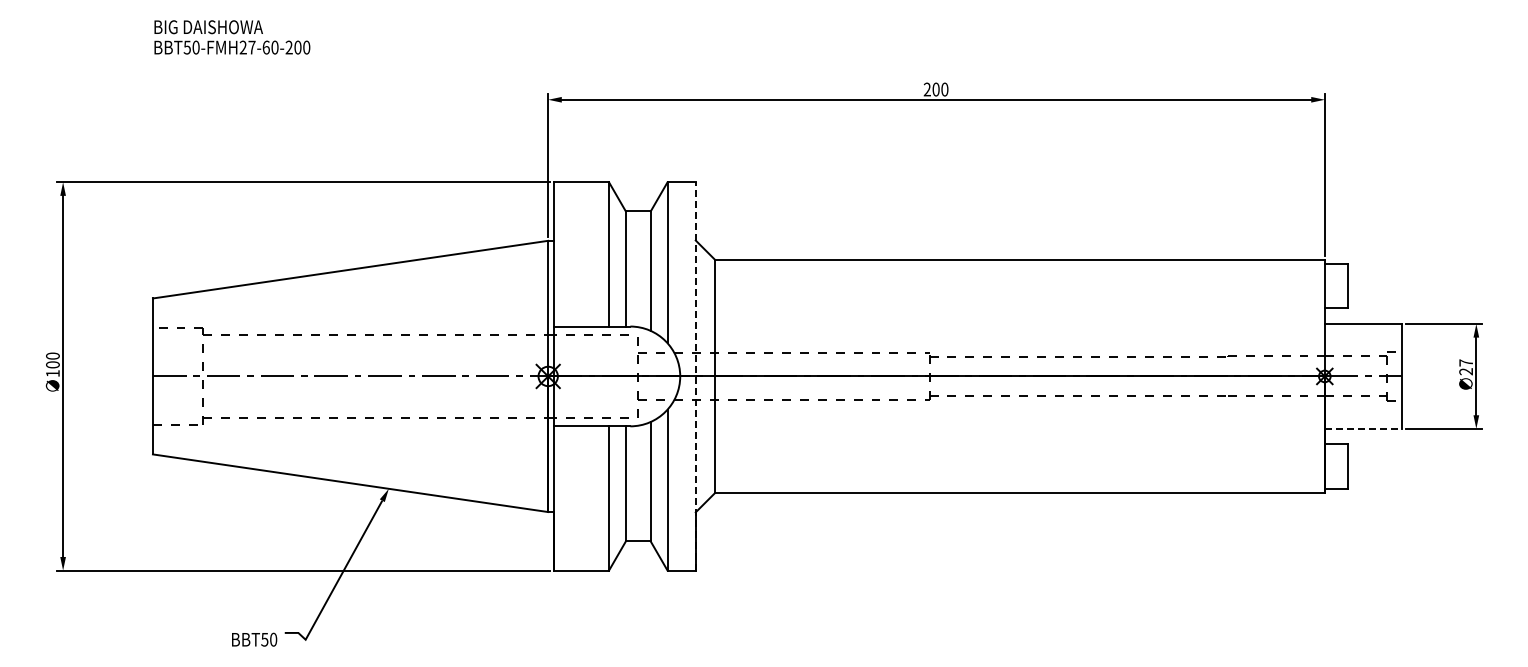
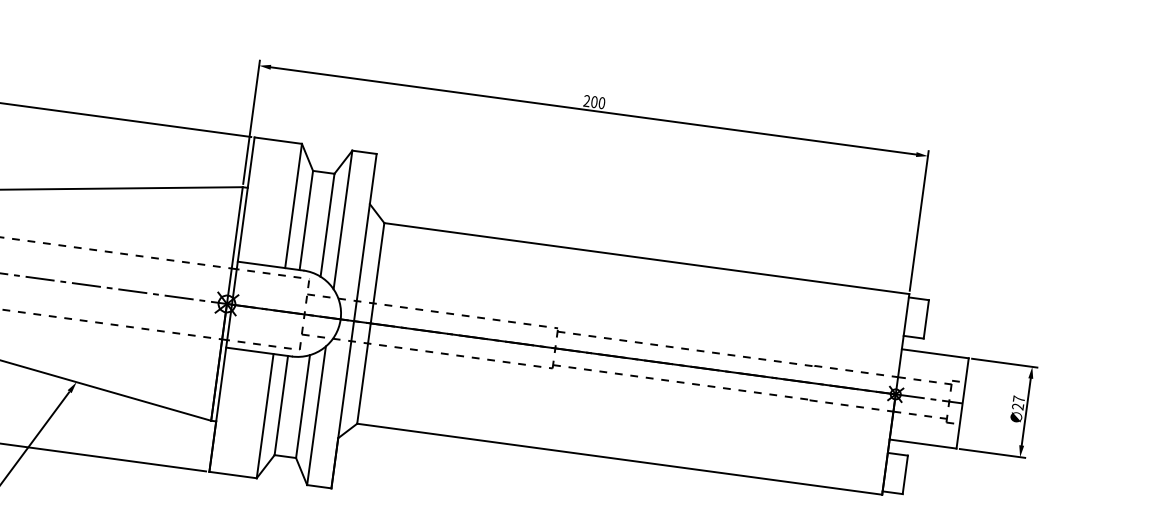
line: (695, 375) -> (353, 320), dashed -> solid
line: (1363, 428) -> (923, 443), dashed -> solid

